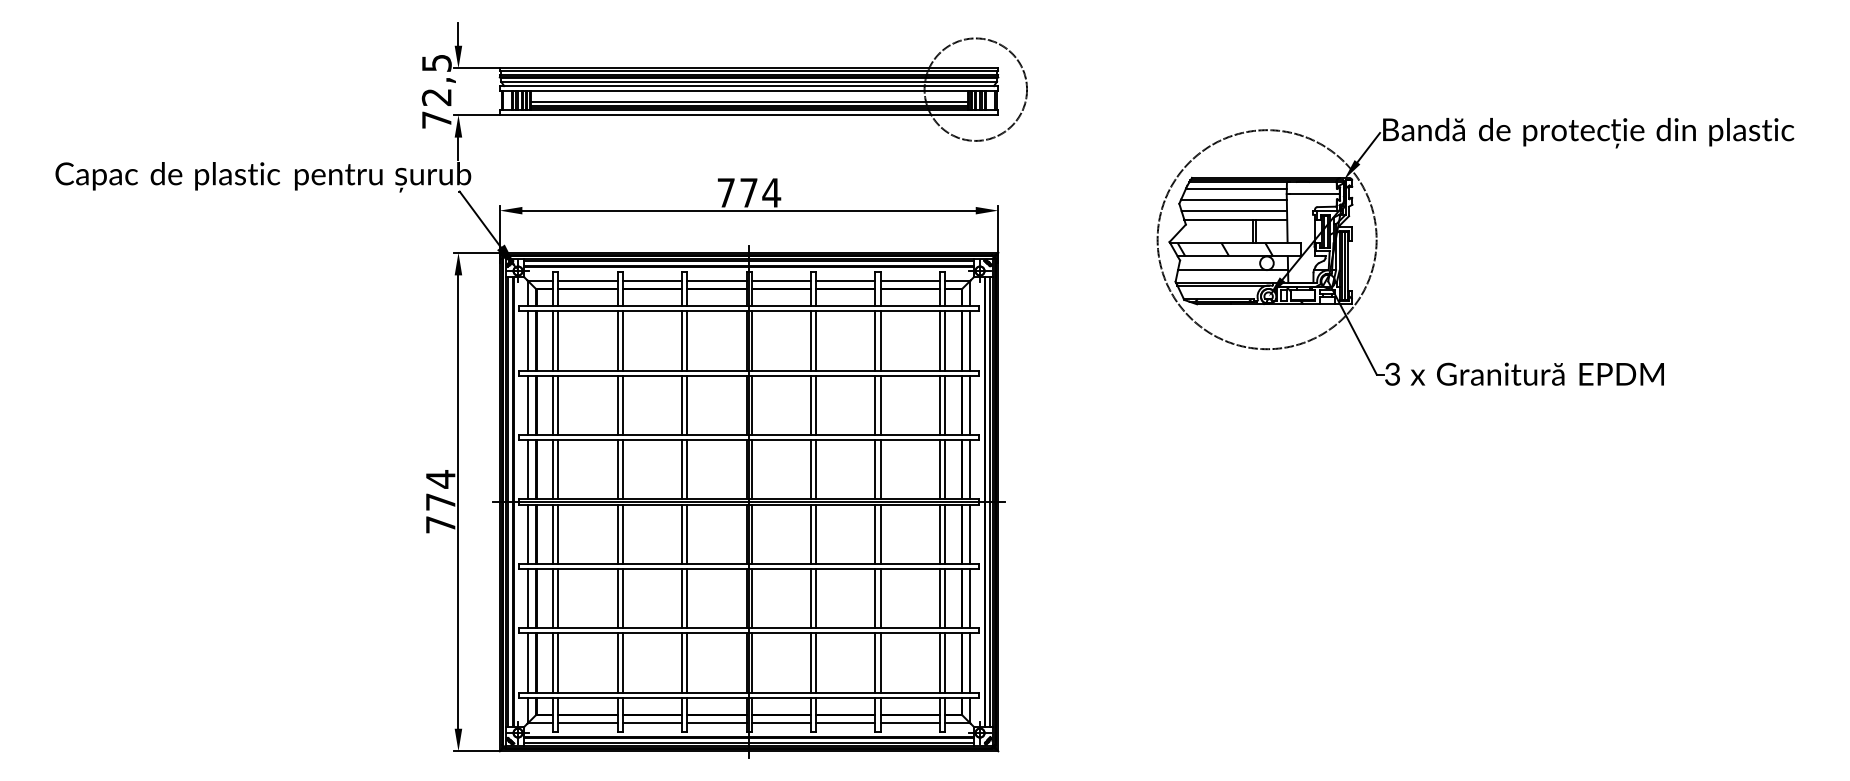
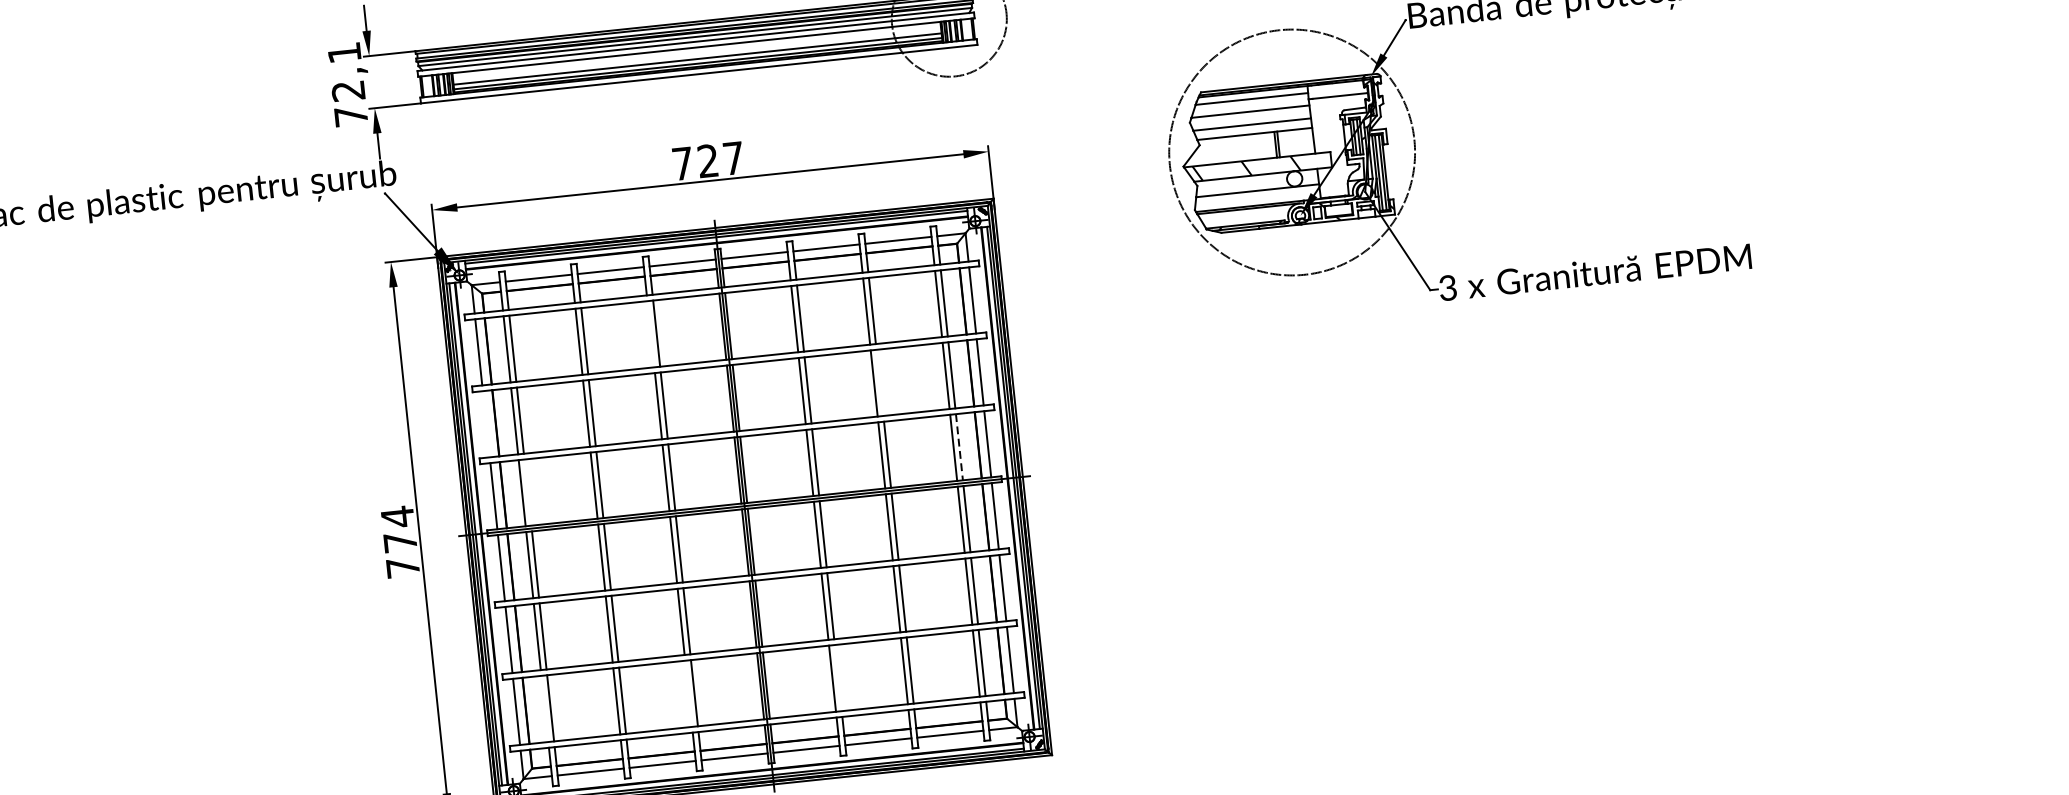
text: (436, 63) -> (344, 53), 72,5 -> 72,1
text: (760, 192) -> (721, 159), 774 -> 727
line: (682, 340) -> (651, 333), removed
line: (527, 405) -> (485, 424), removed
line: (880, 405) -> (879, 382), removed
line: (558, 469) -> (528, 492), removed
line: (944, 469) -> (958, 446), solid -> dashed
line: (553, 662) -> (545, 708), removed
line: (682, 662) -> (689, 693), removed
line: (816, 662) -> (838, 677), removed

